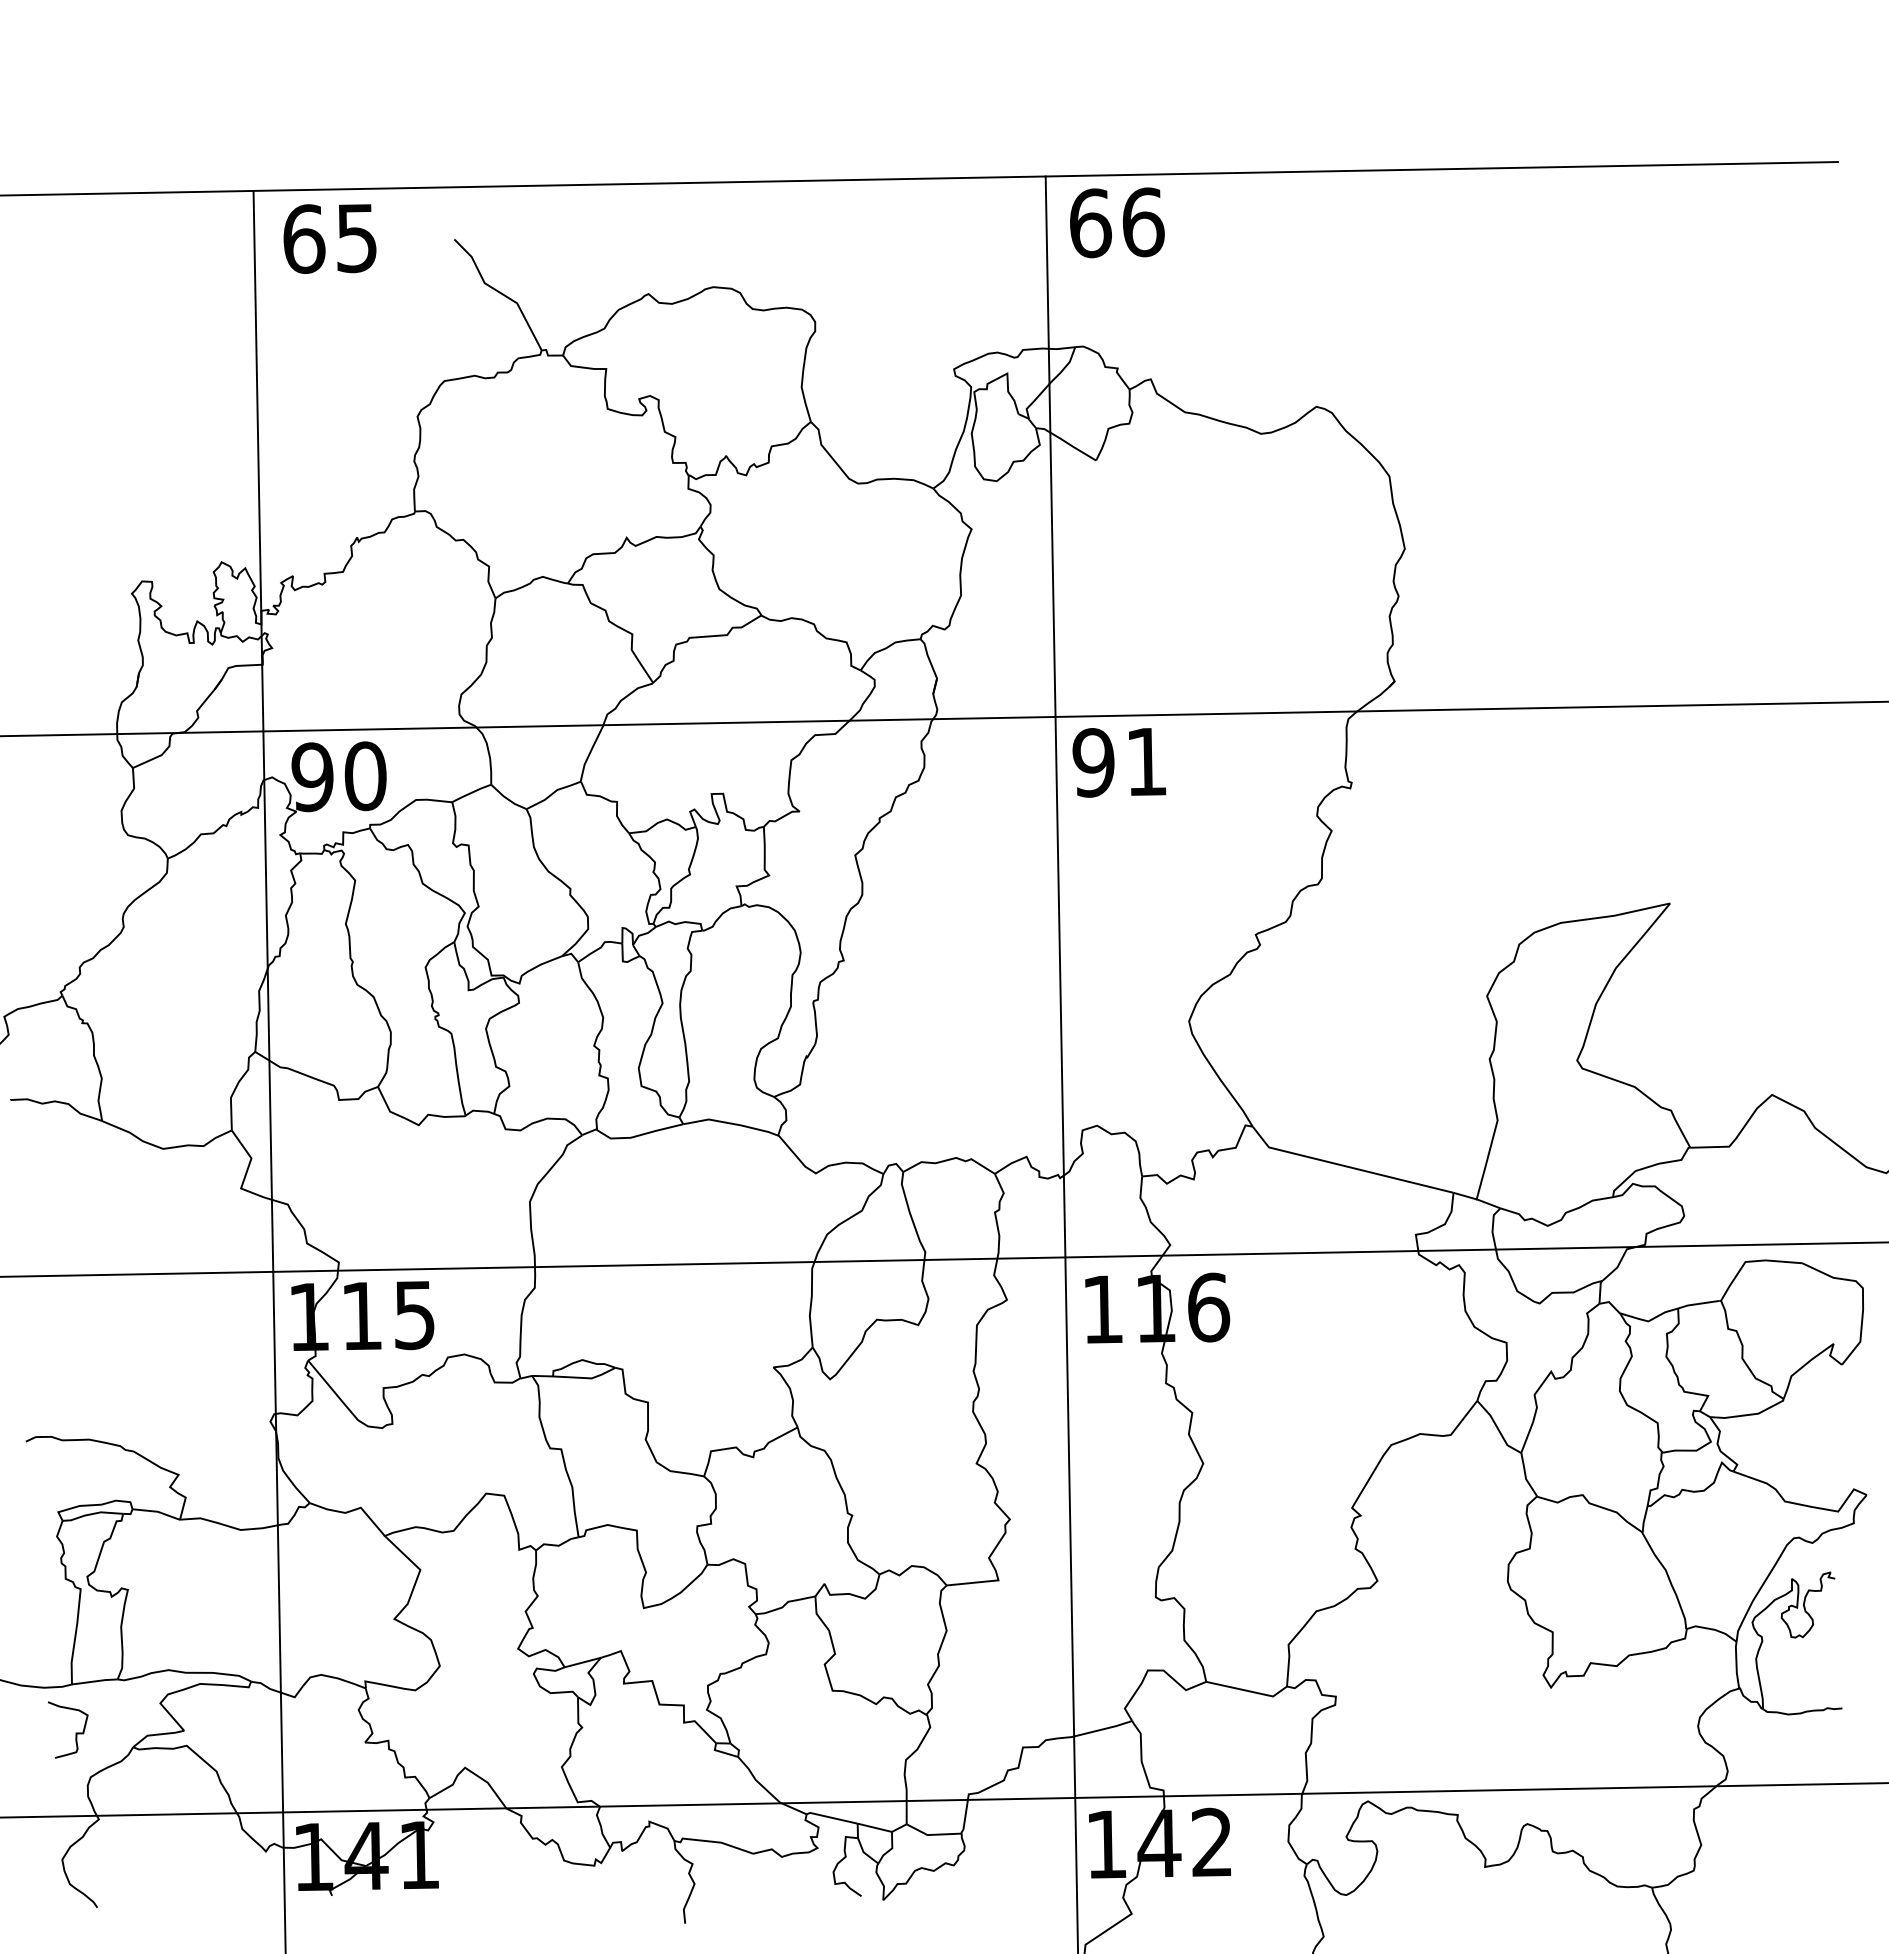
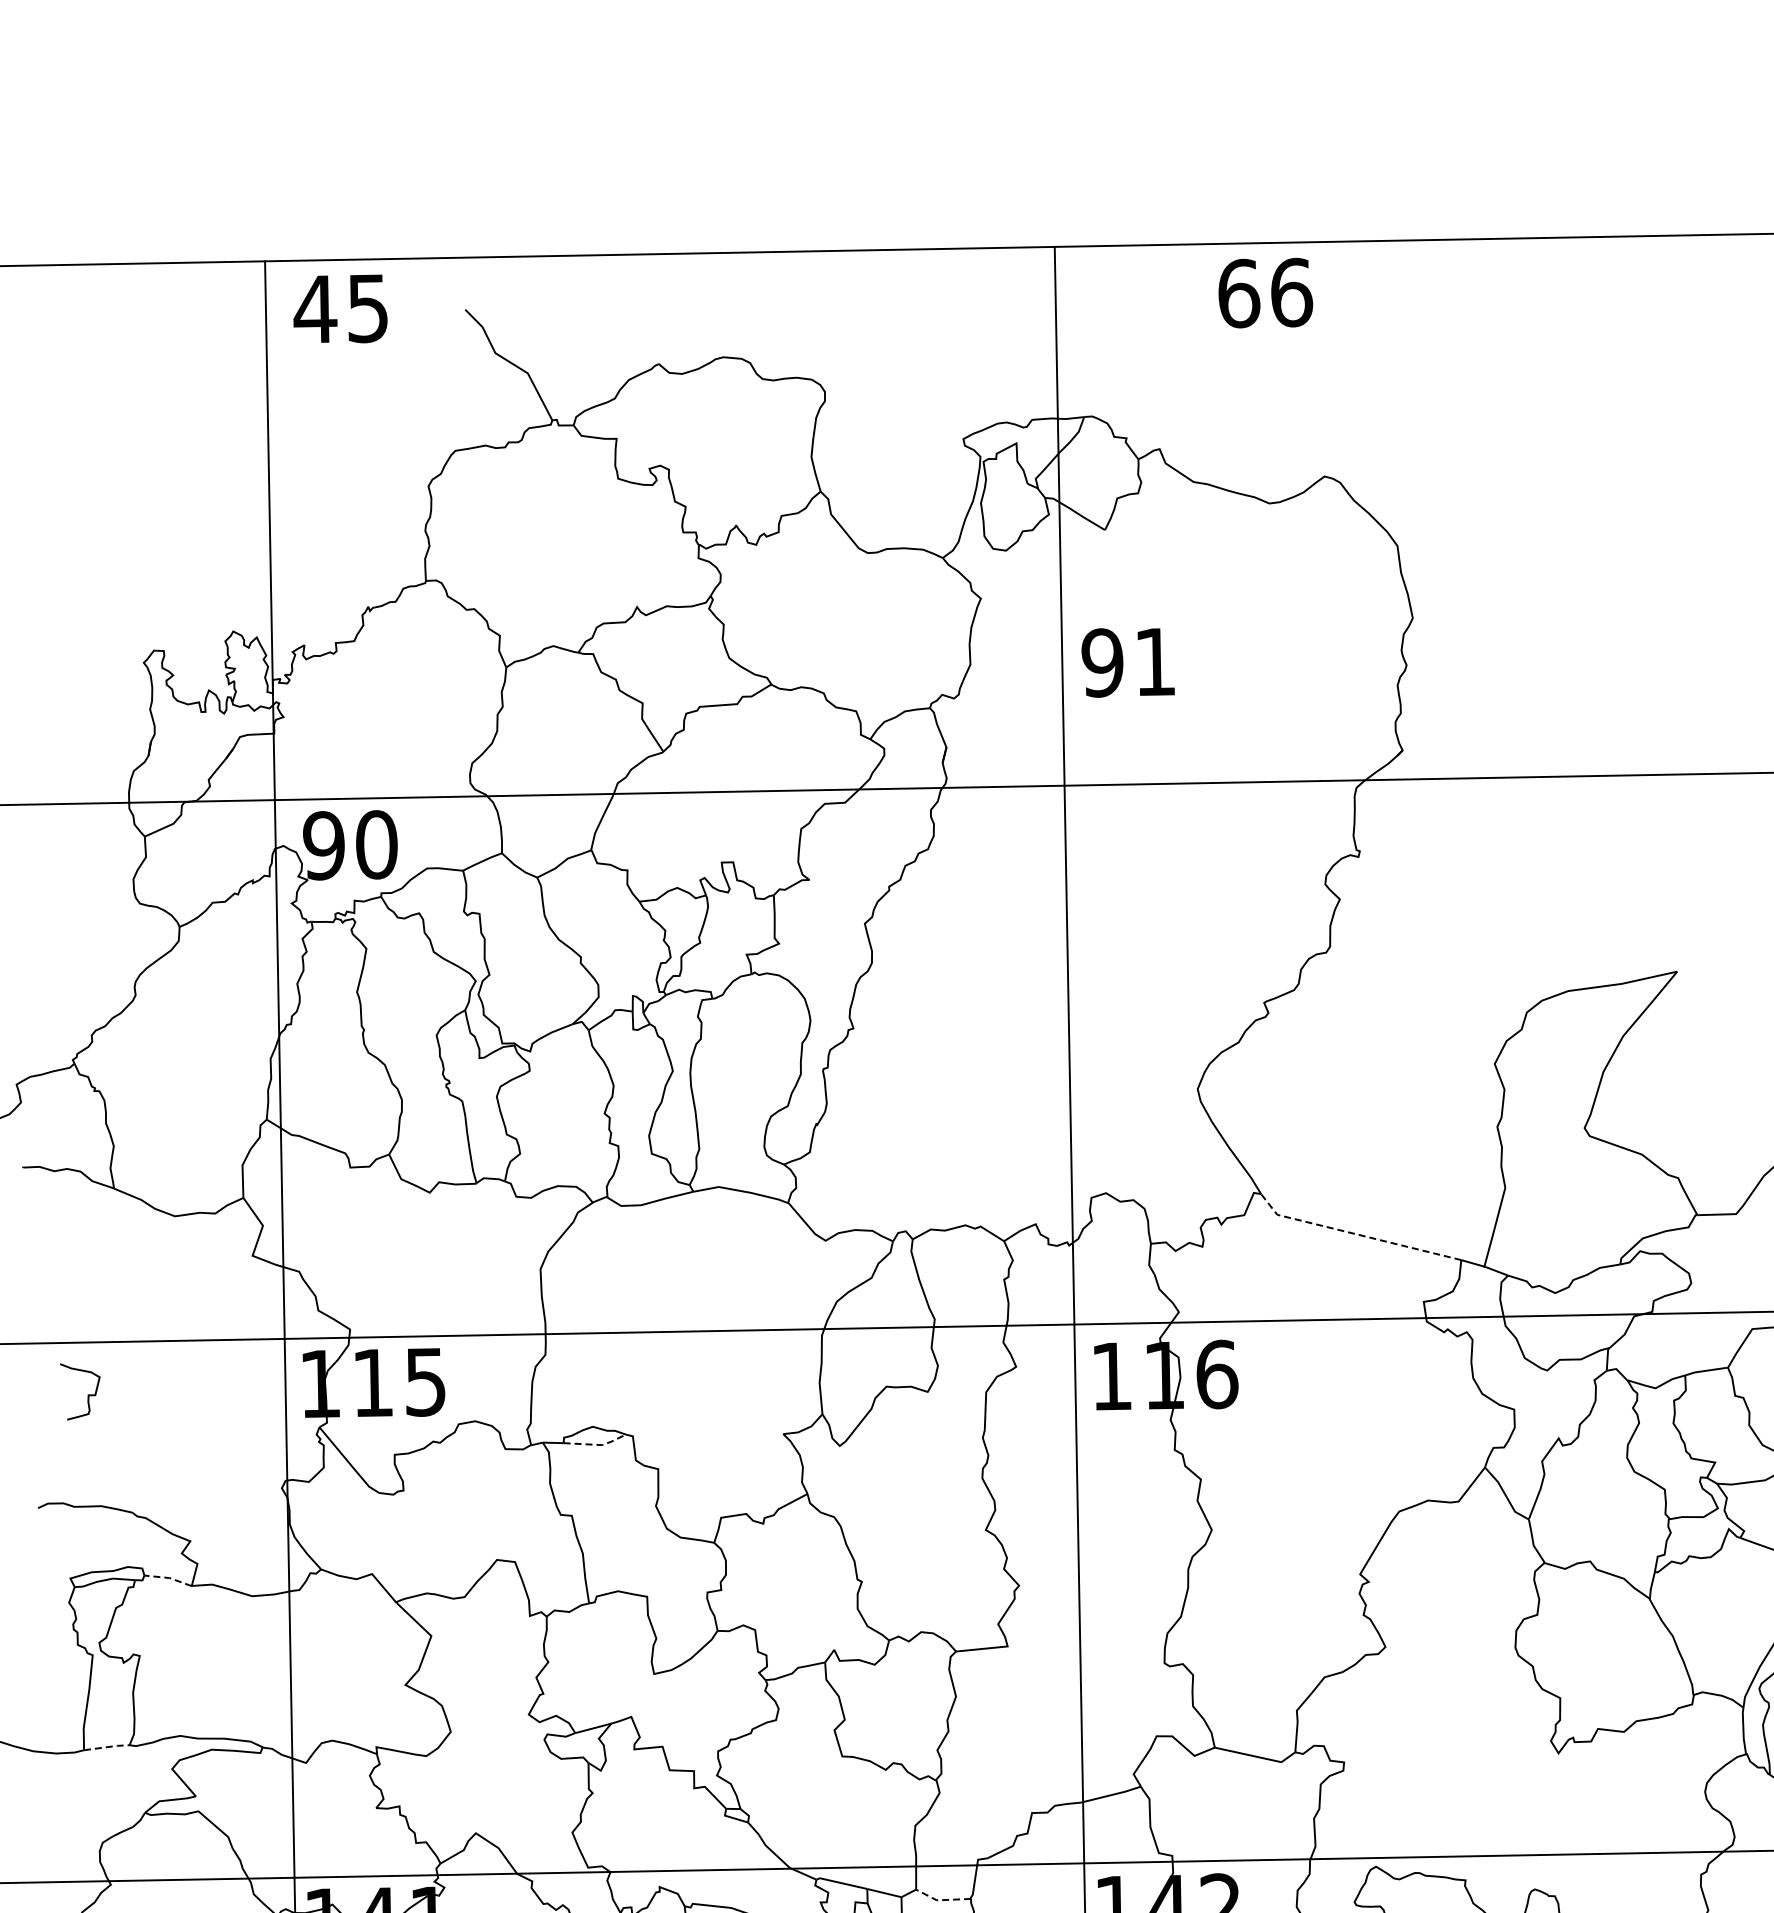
text: (1117, 222) -> (1265, 292), moved
text: (304, 238) -> (315, 308), 65 -> 45
text: (1119, 762) -> (1128, 662), moved
line: (1347, 1166) -> (1355, 1233), solid -> dashed
line: (586, 1378) -> (596, 1445), solid -> dashed
line: (157, 1511) -> (169, 1577), solid -> dashed
line: (95, 1681) -> (107, 1747), solid -> dashed
curve: (75, 1732) -> (87, 1394), moved
line: (932, 1834) -> (941, 1899), solid -> dashed

